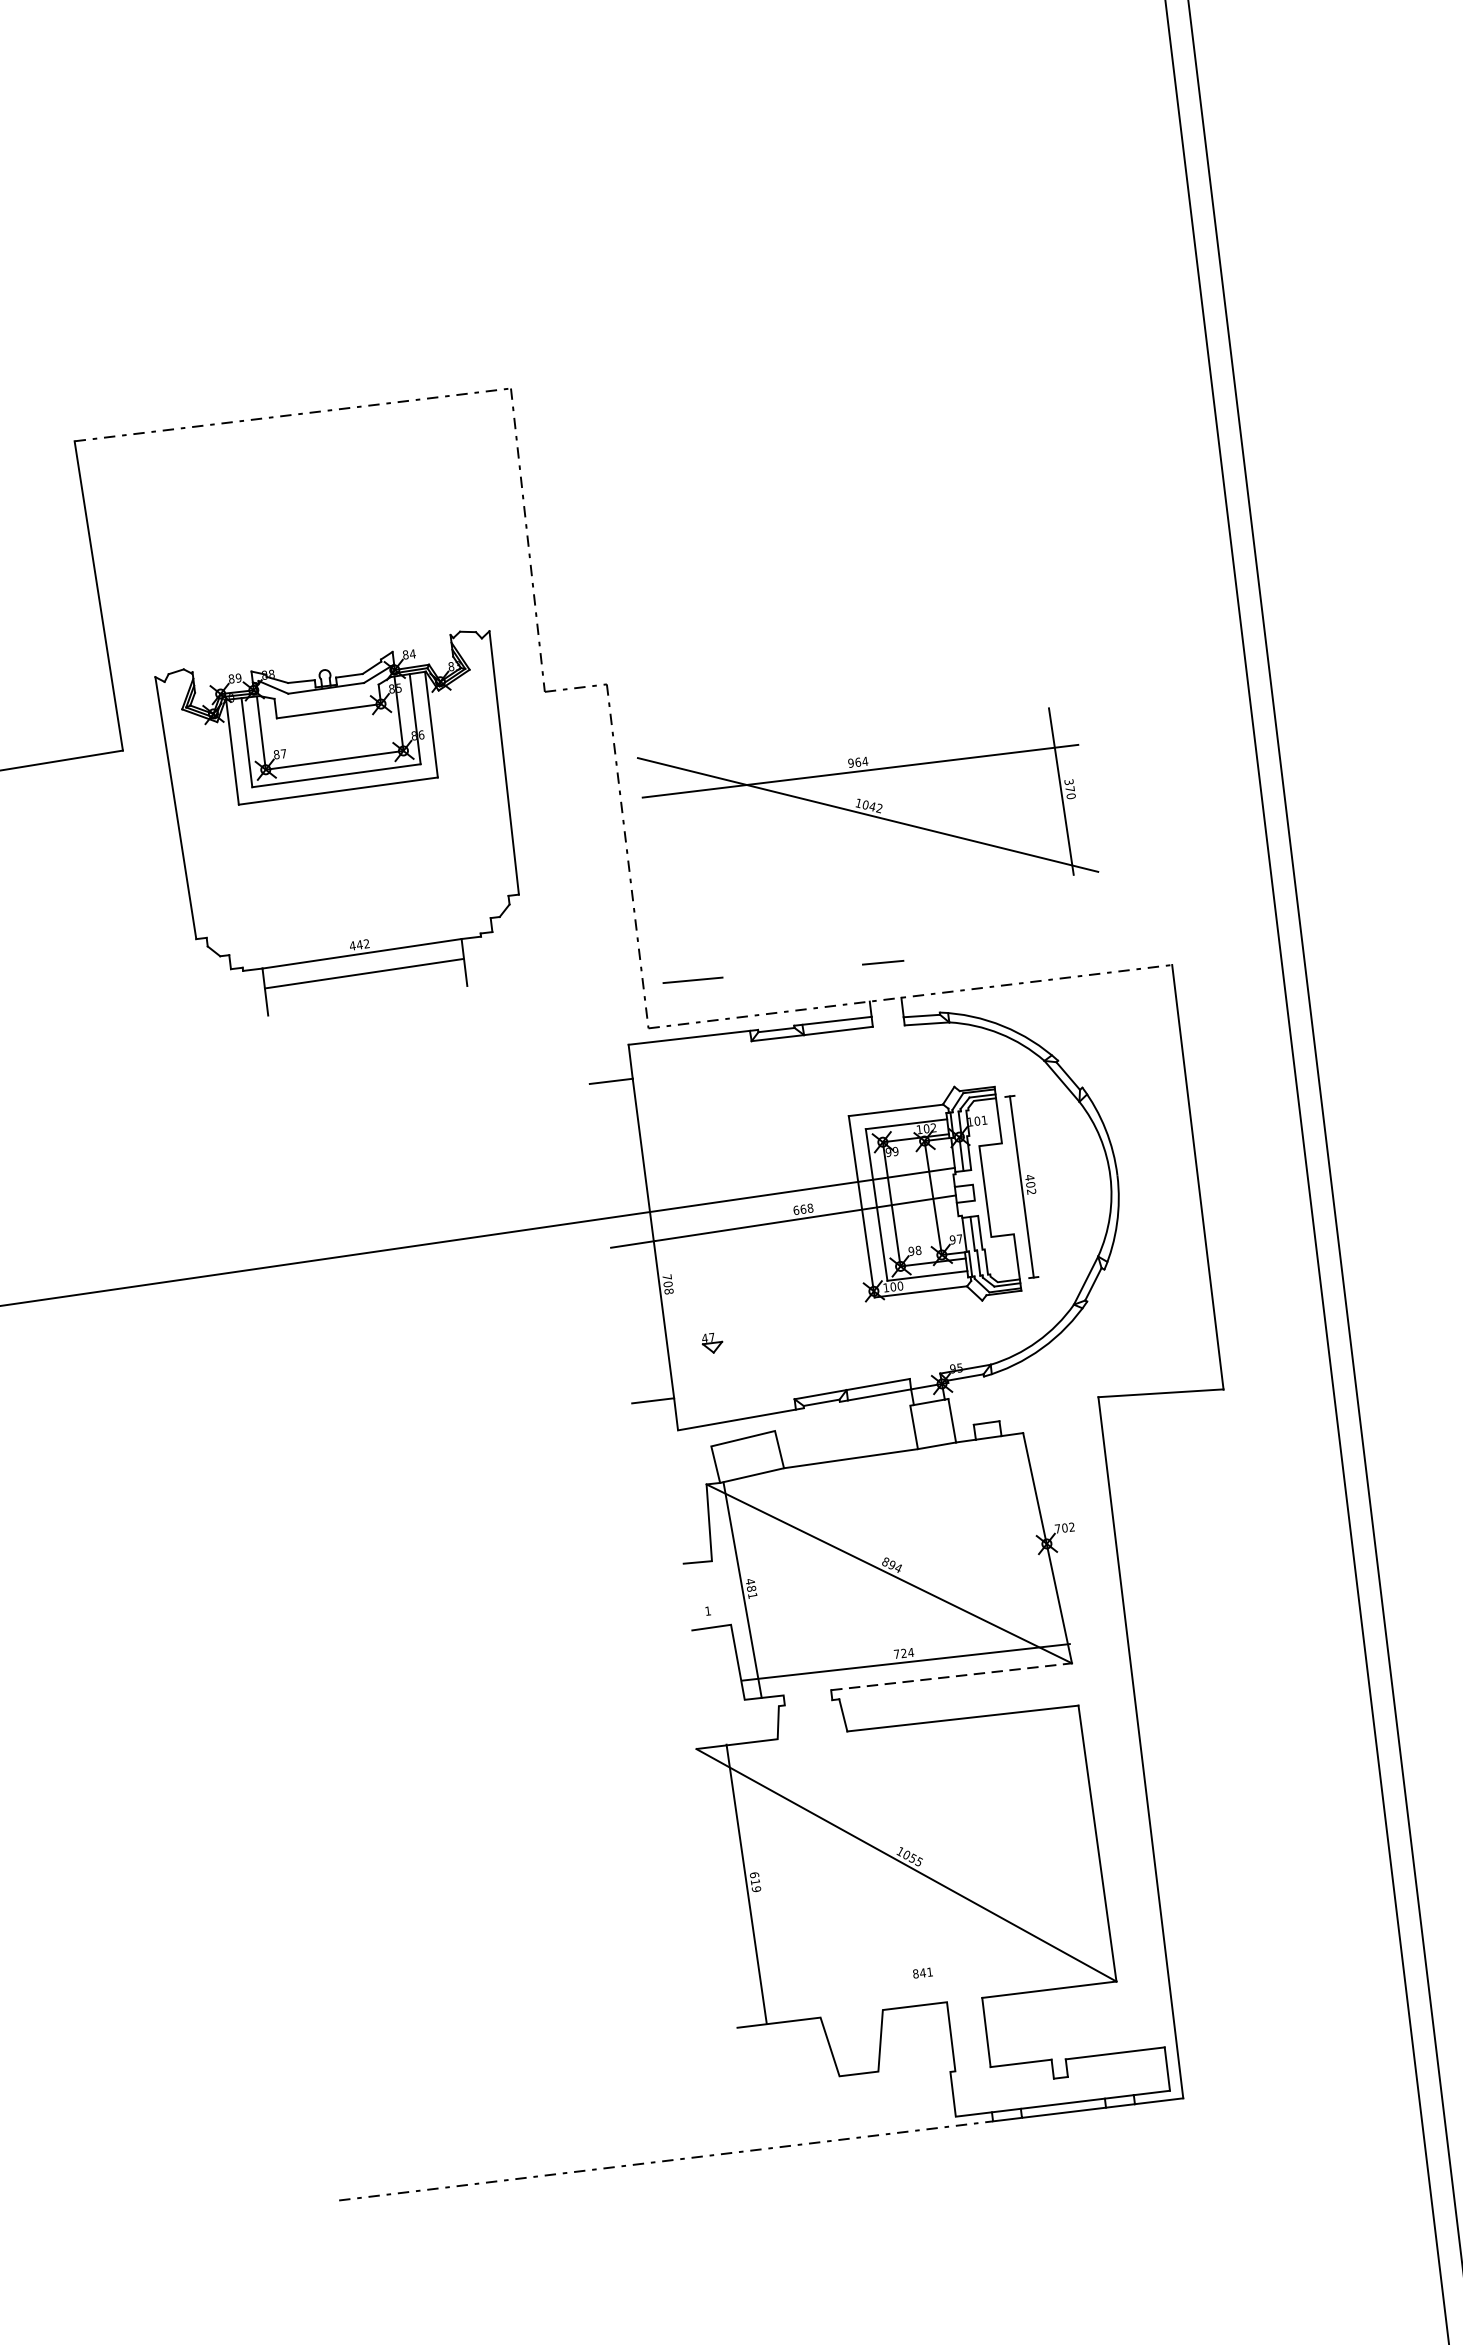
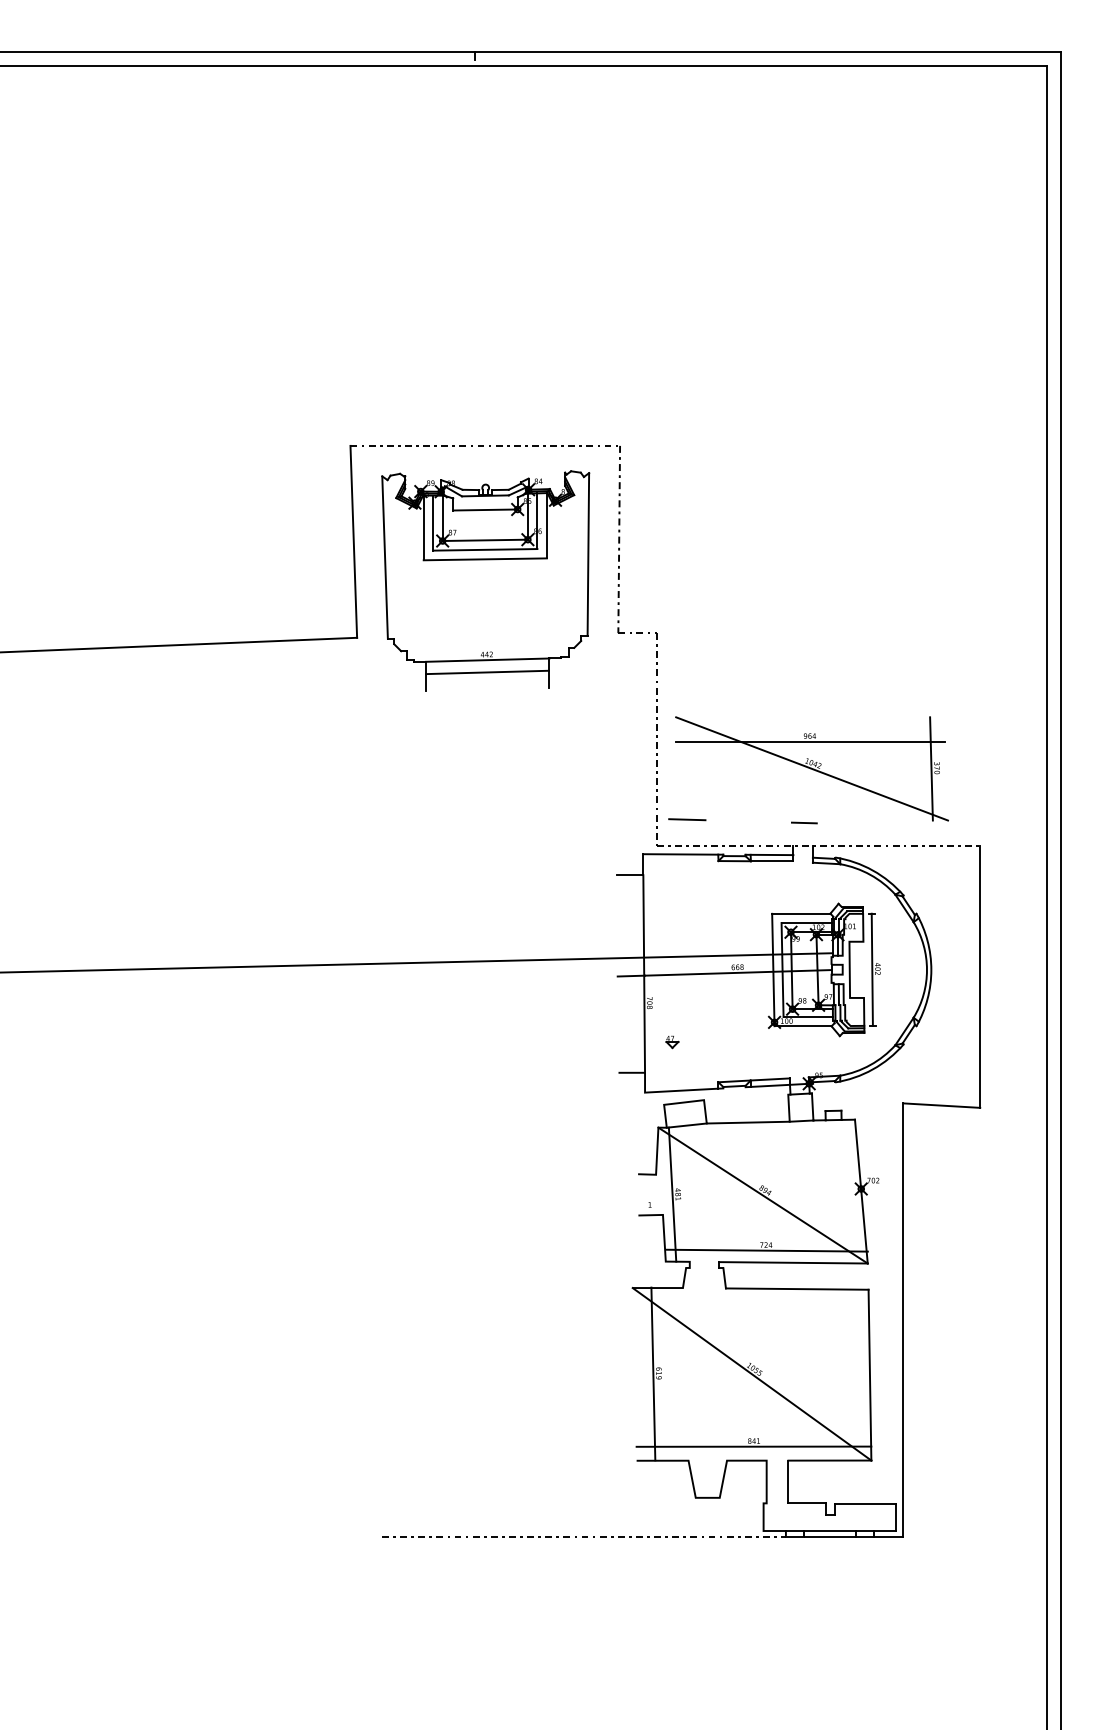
part: (867, 814) -> (811, 768), moved
part: (342, 825) -> (485, 580), moved
line: (951, 1676) -> (793, 1262), dashed -> solid
line: (922, 1981) -> (753, 1446), added

